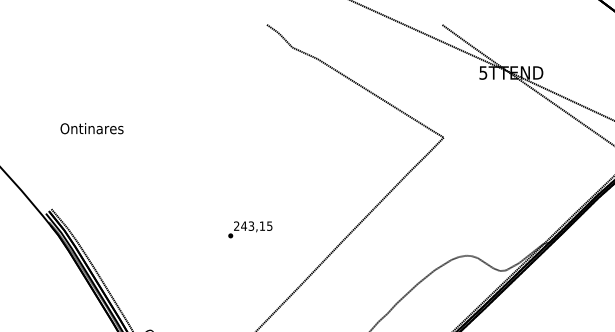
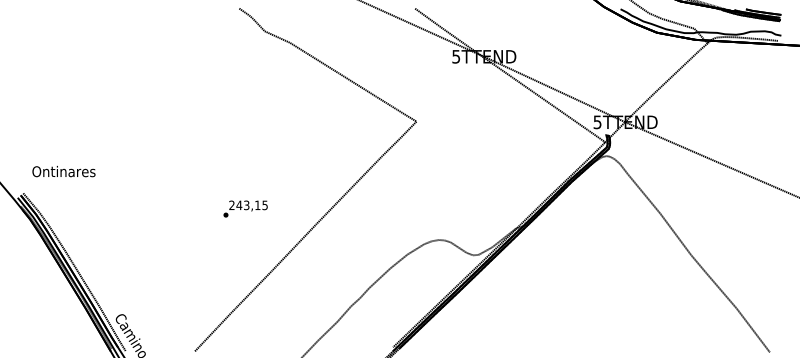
text: (91, 128) -> (63, 171), moved
text: (250, 229) -> (245, 208), moved

